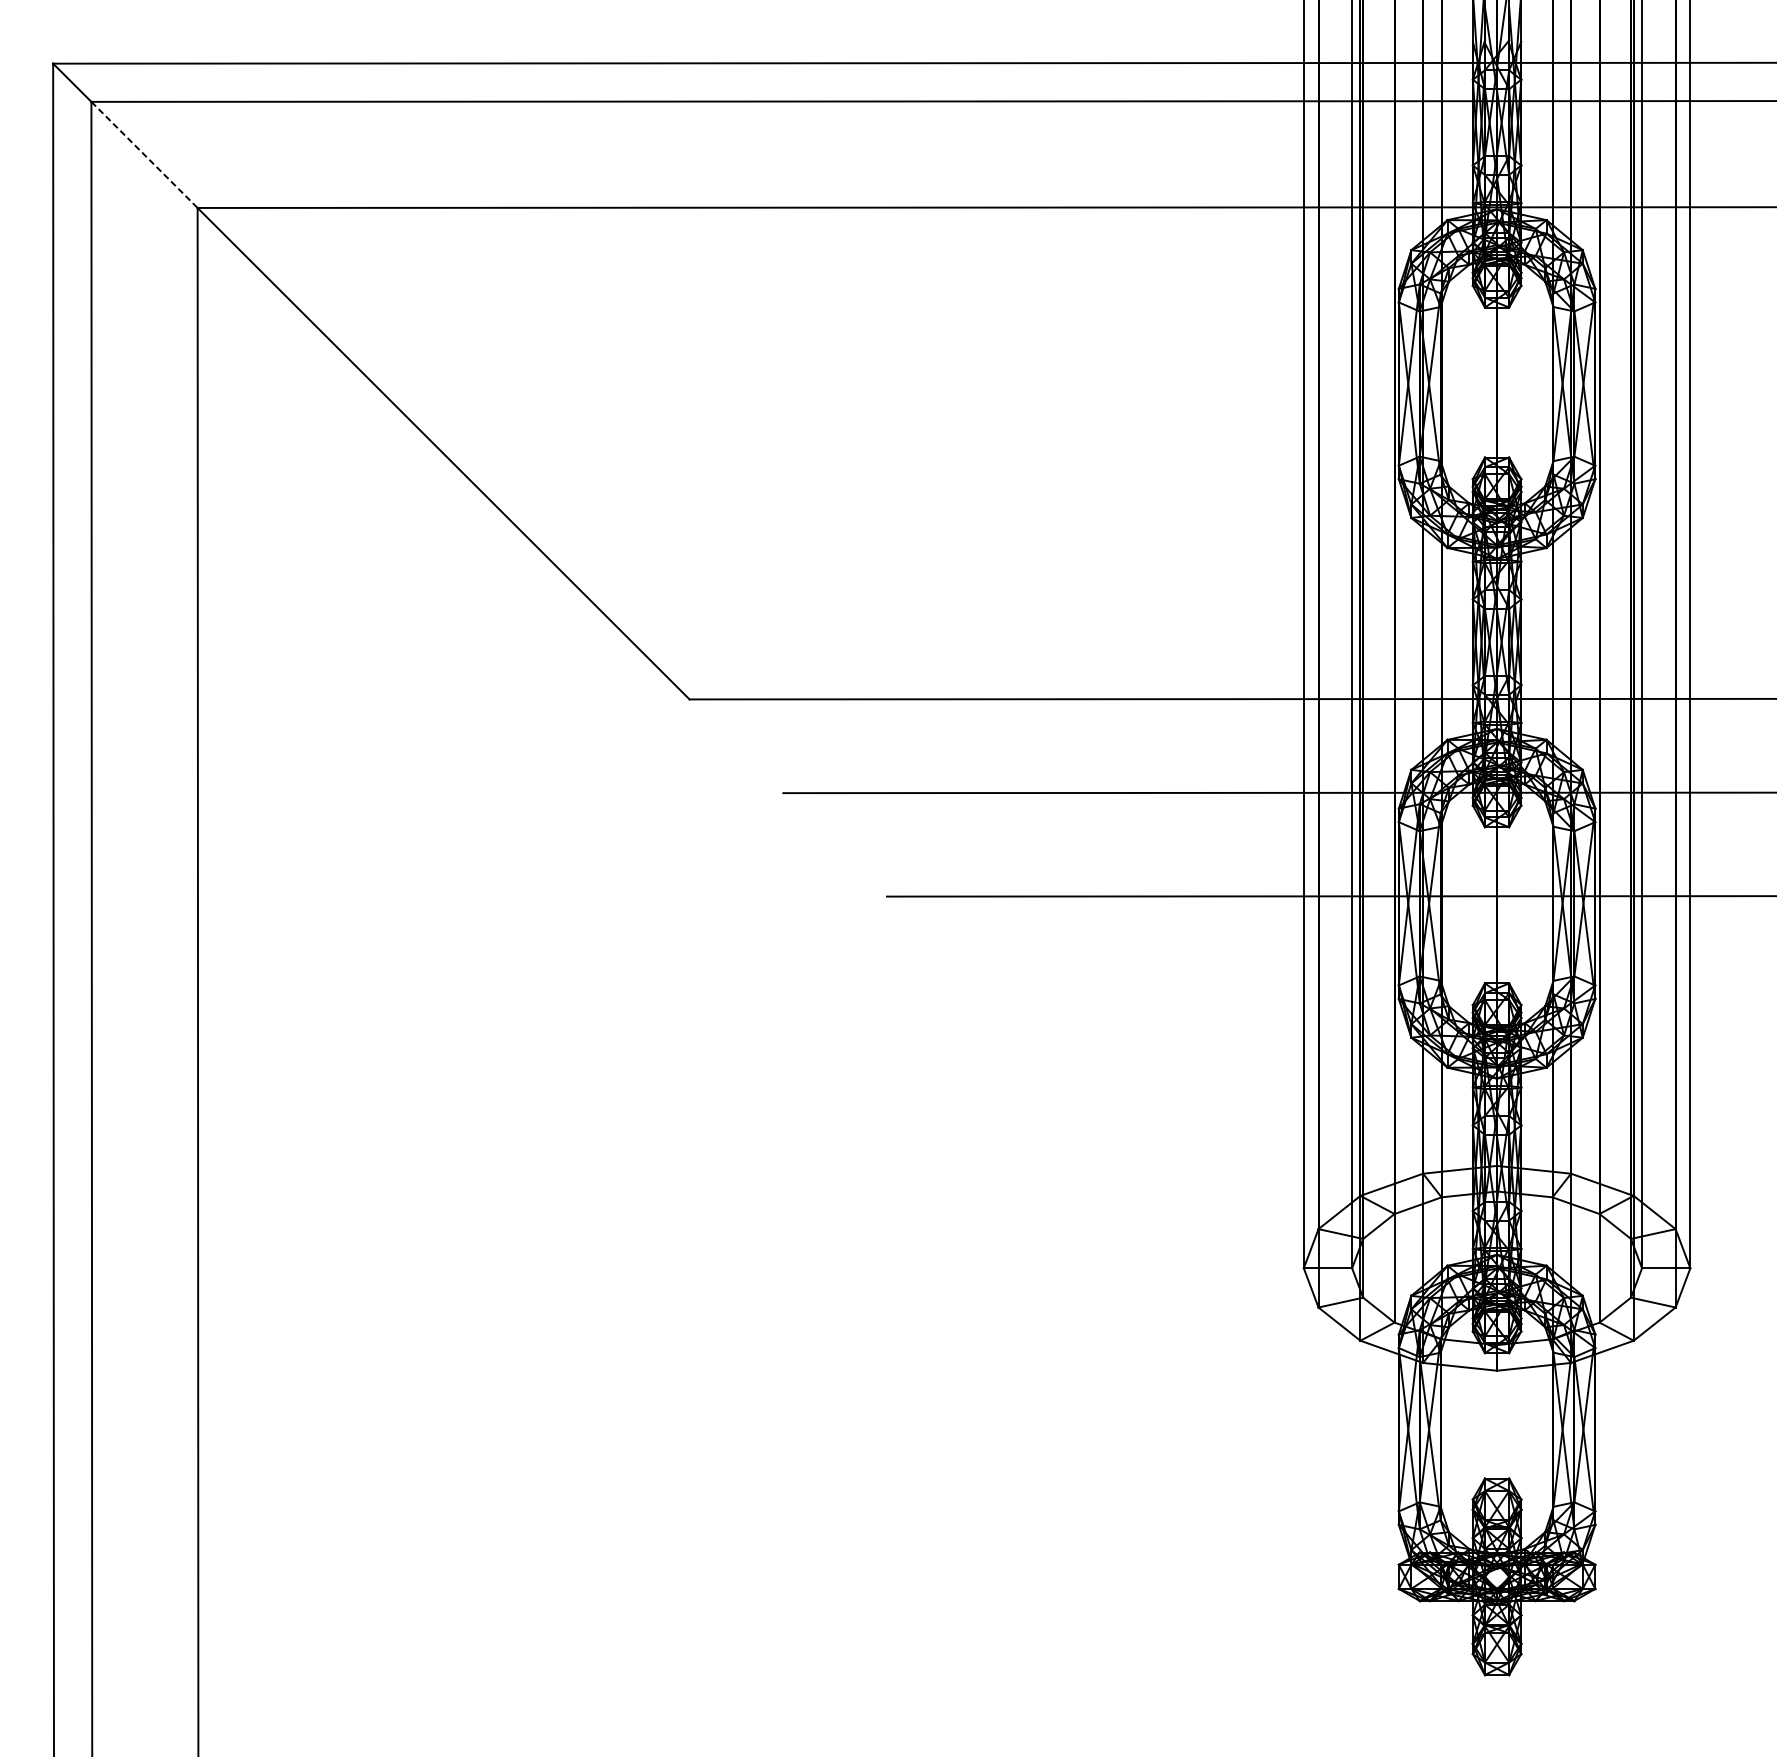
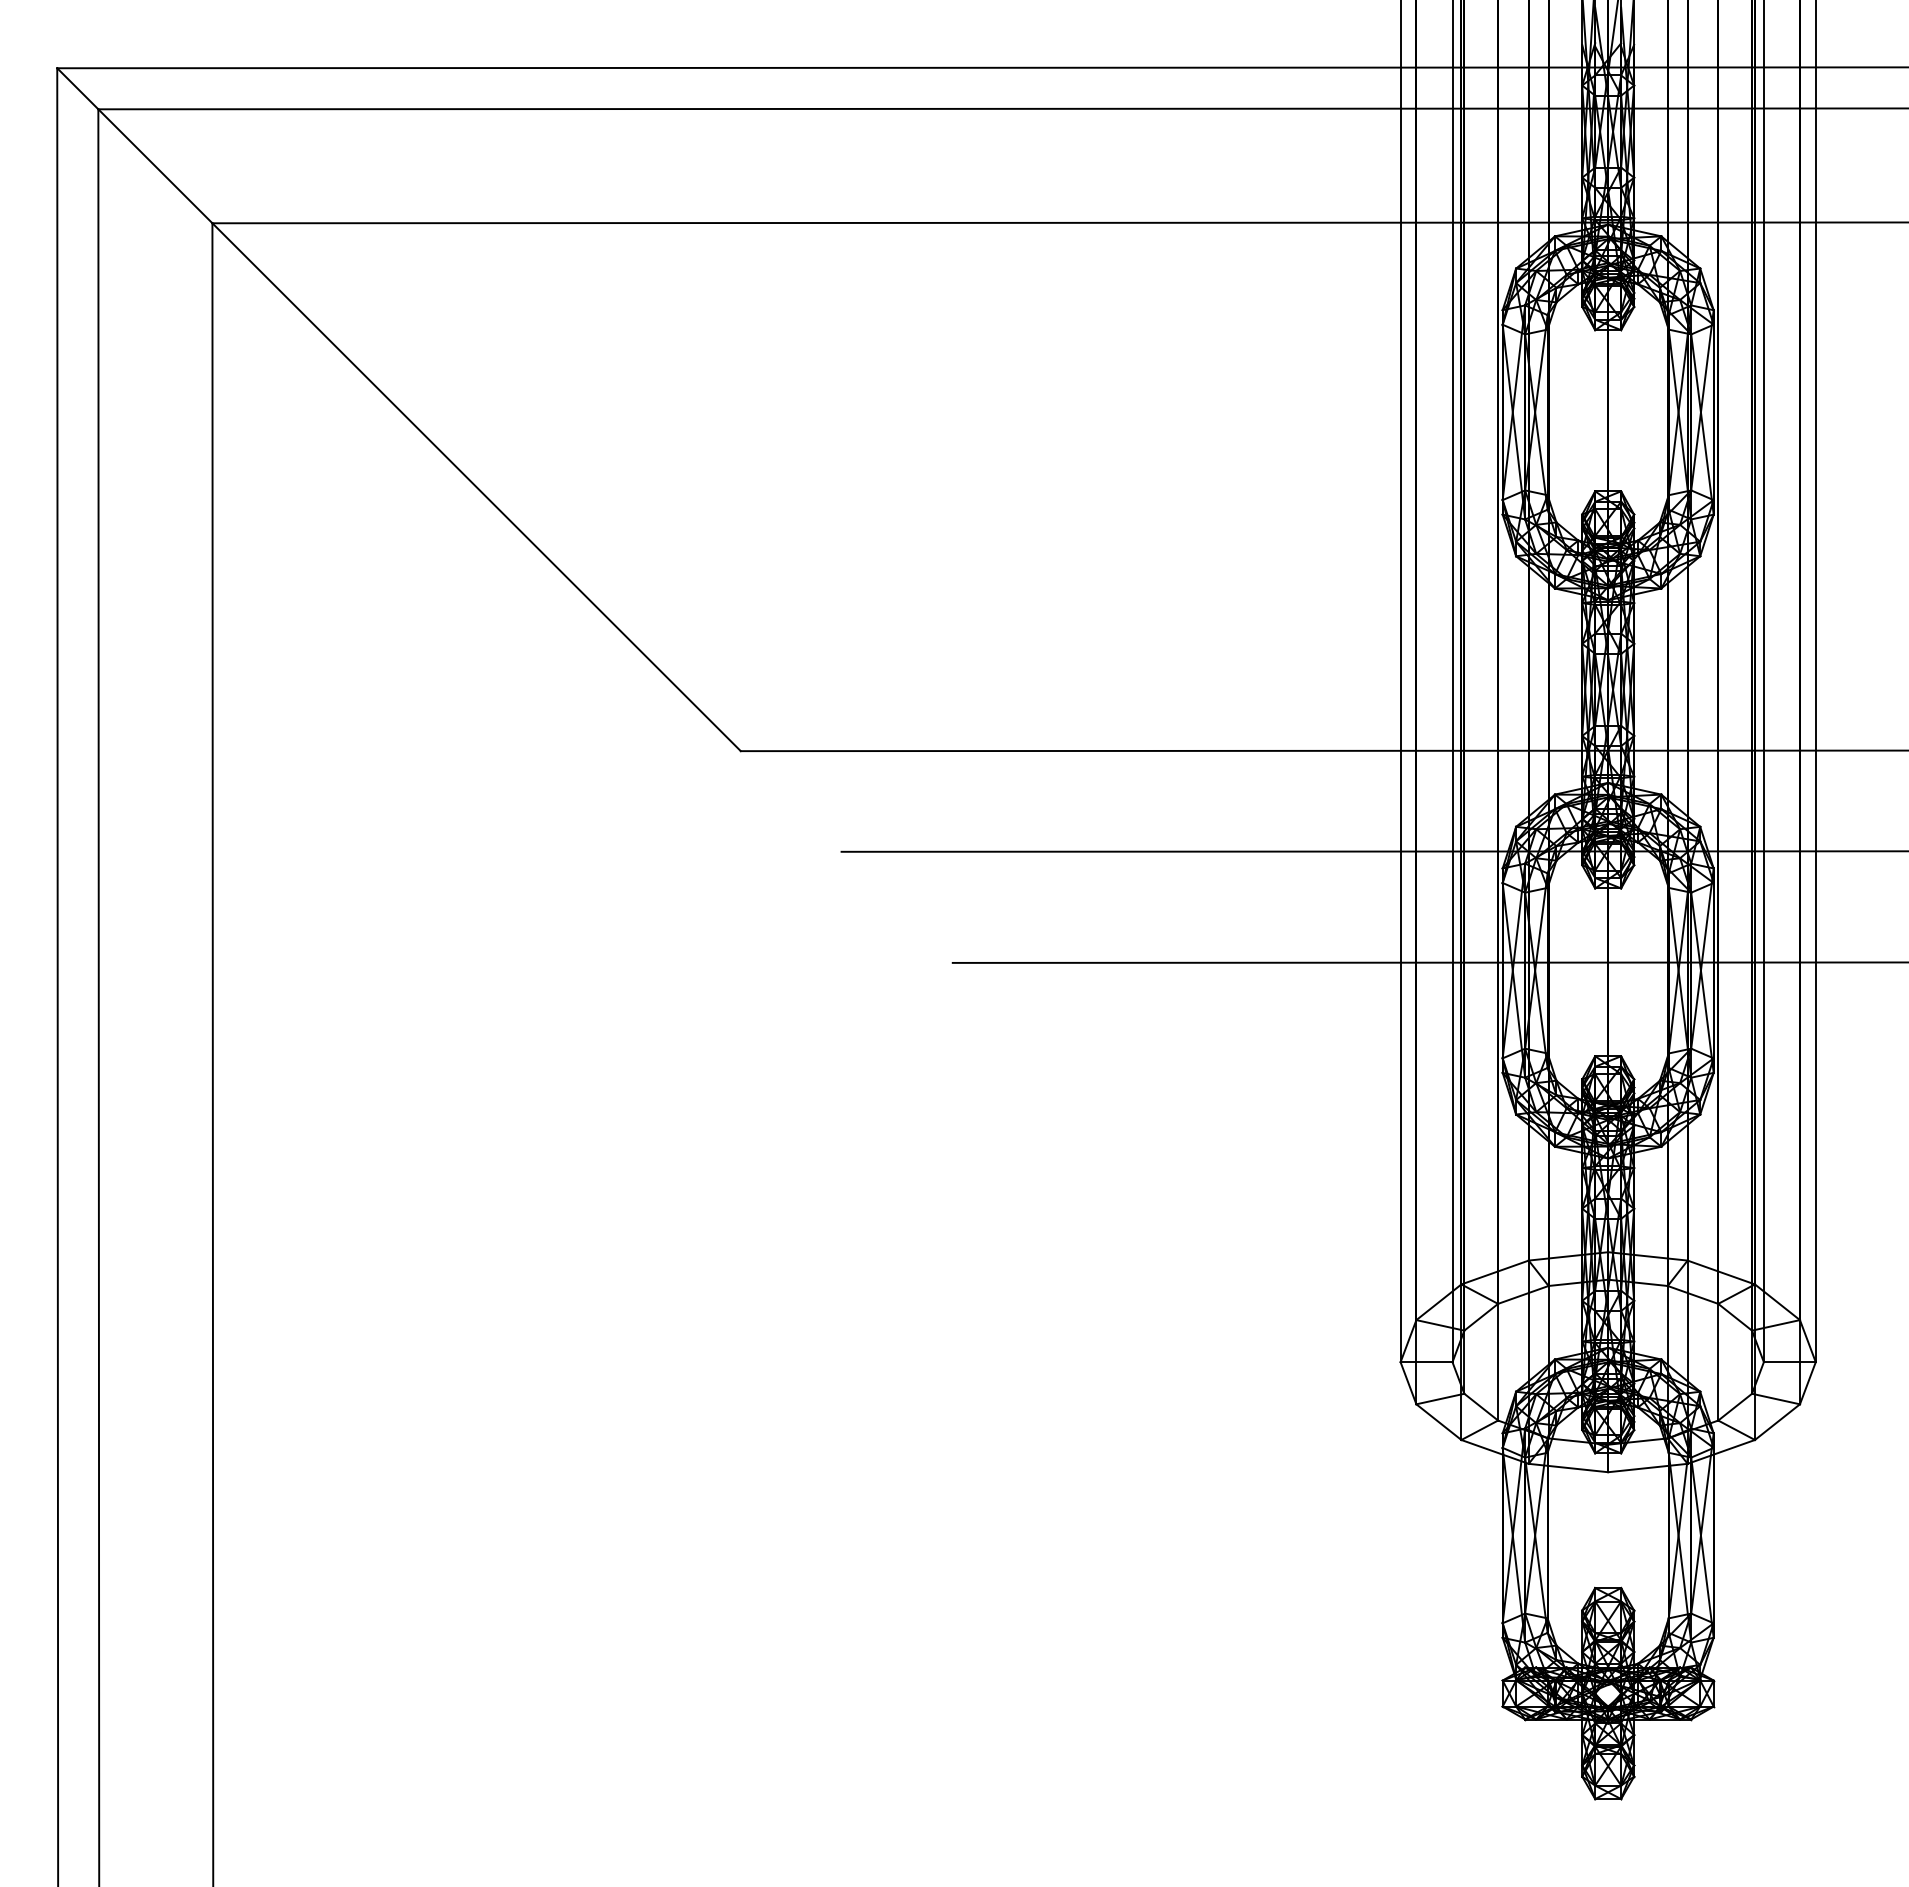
line: (144, 155) -> (155, 166), dashed -> solid

